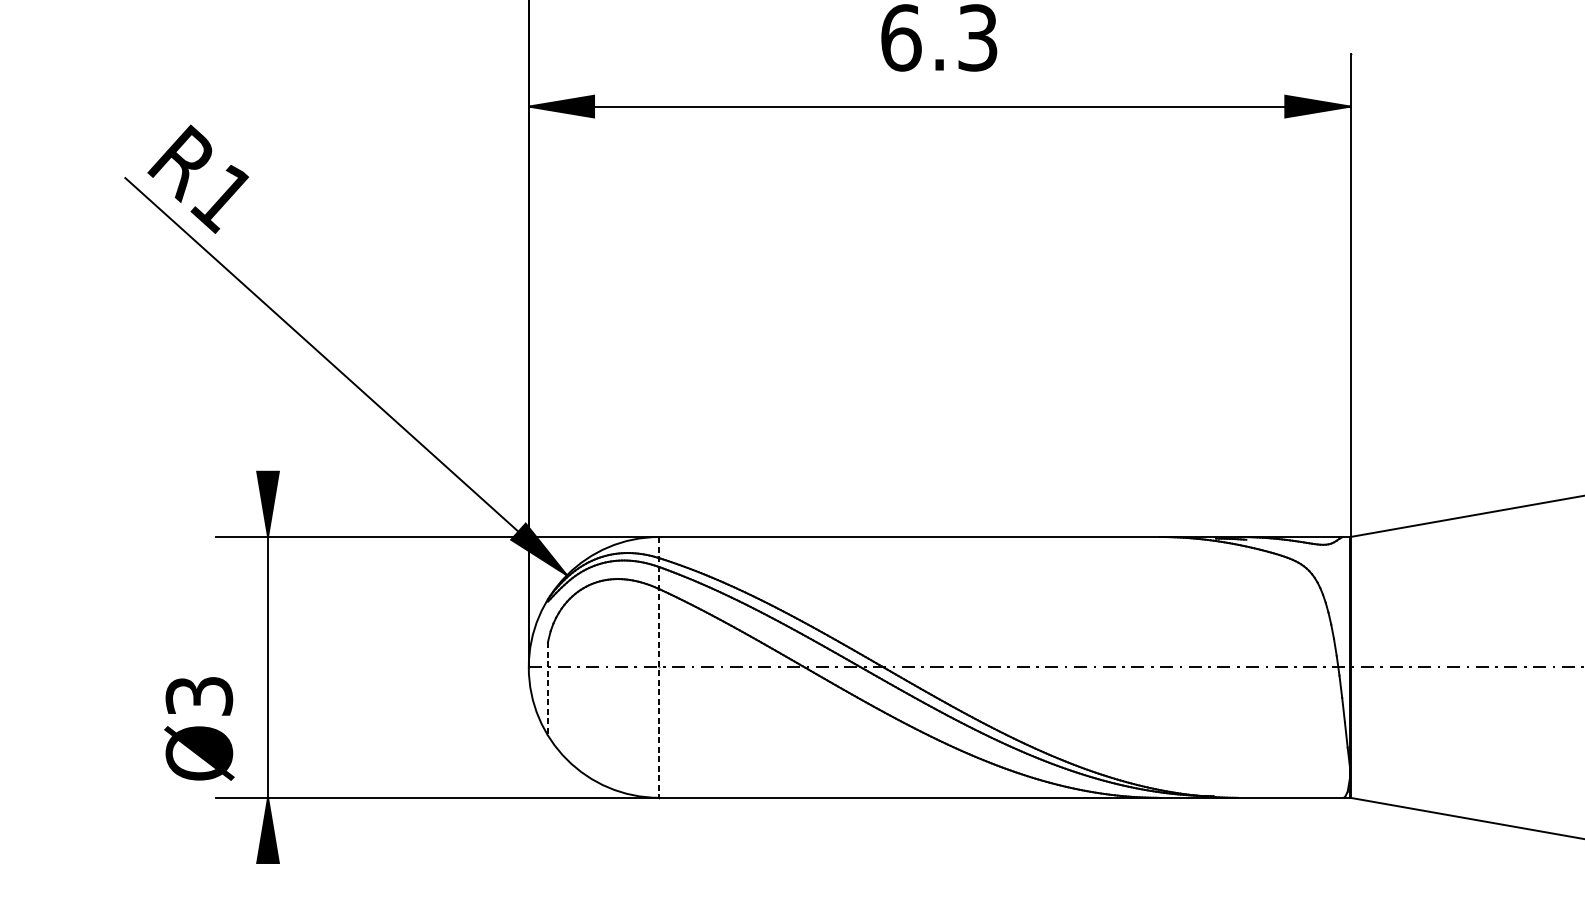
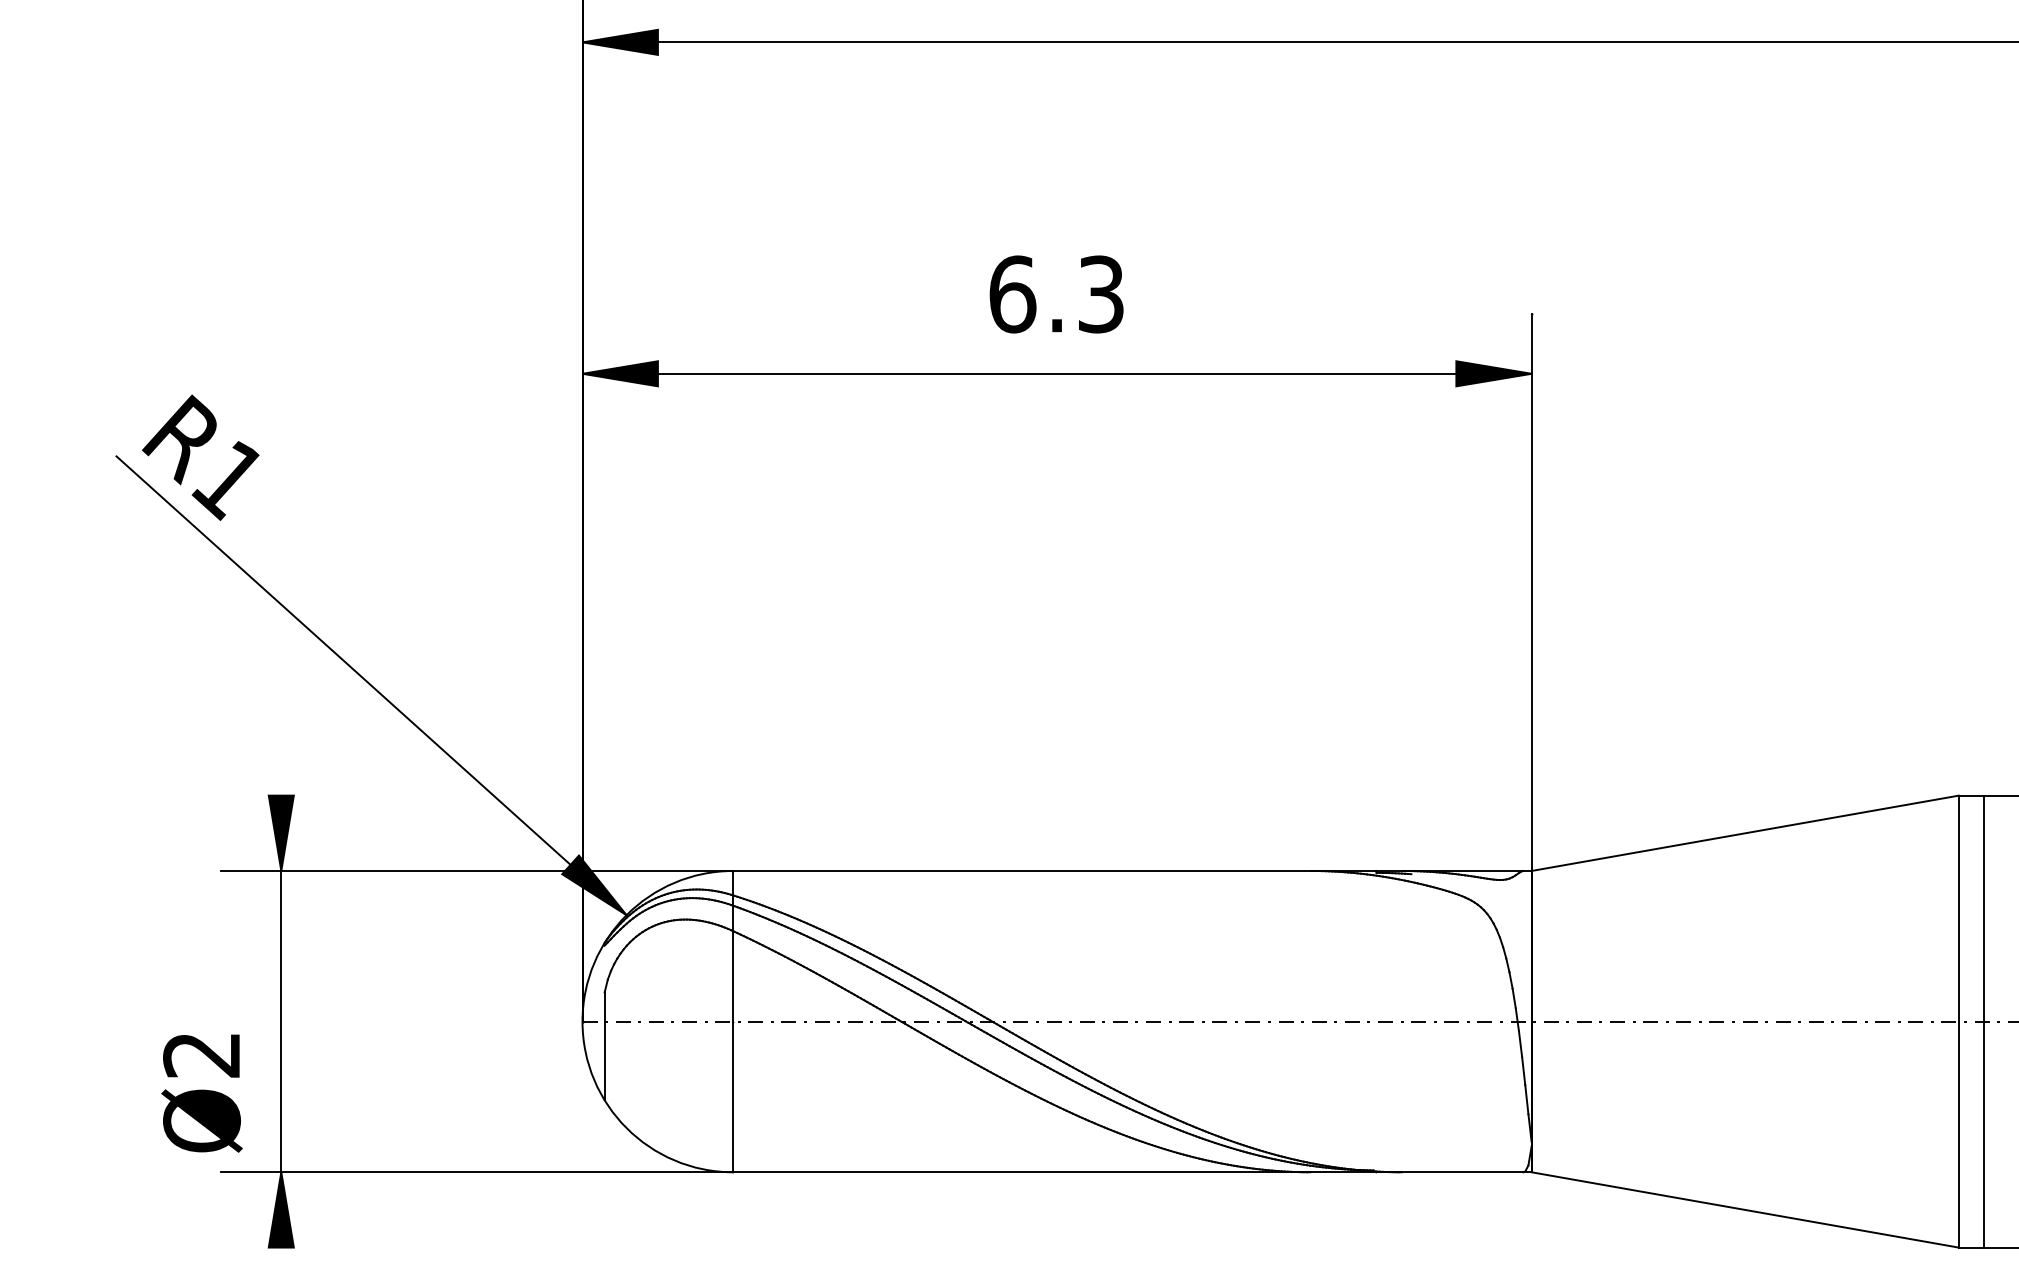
line: (659, 667) -> (733, 1021), dashed -> solid
line: (547, 688) -> (604, 1046), dashed -> solid
text: (198, 695) -> (201, 1054), Ø3 -> Ø2

